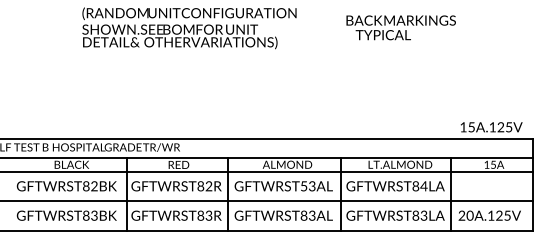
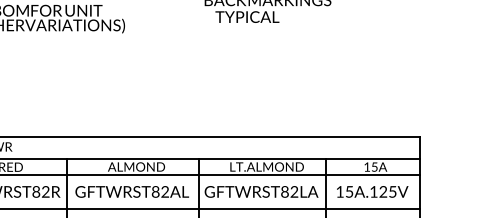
text: (491, 127) -> (372, 192), moved
text: (307, 186) -> (159, 192), GFTWRST53AL -> GFTWRST82AL
text: (423, 186) -> (293, 192), GFTWRST84LA -> GFTWRST82LA

